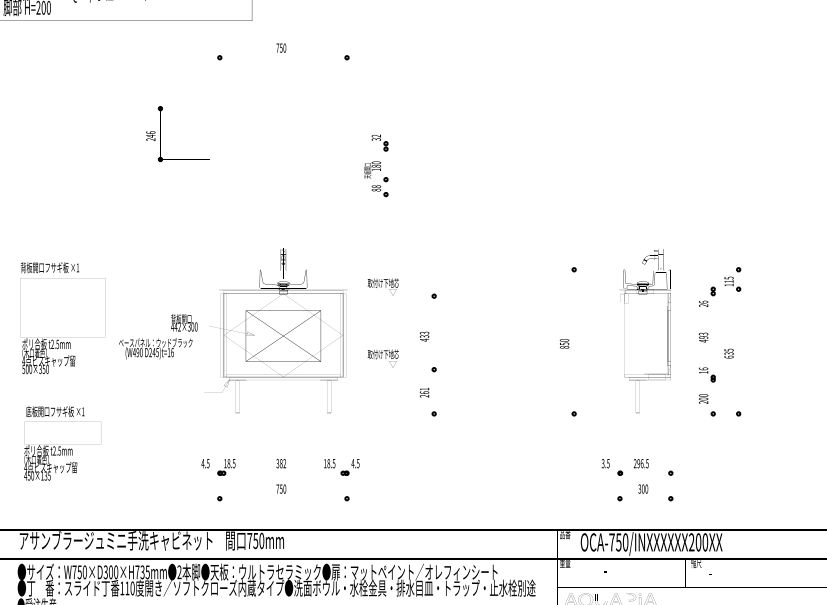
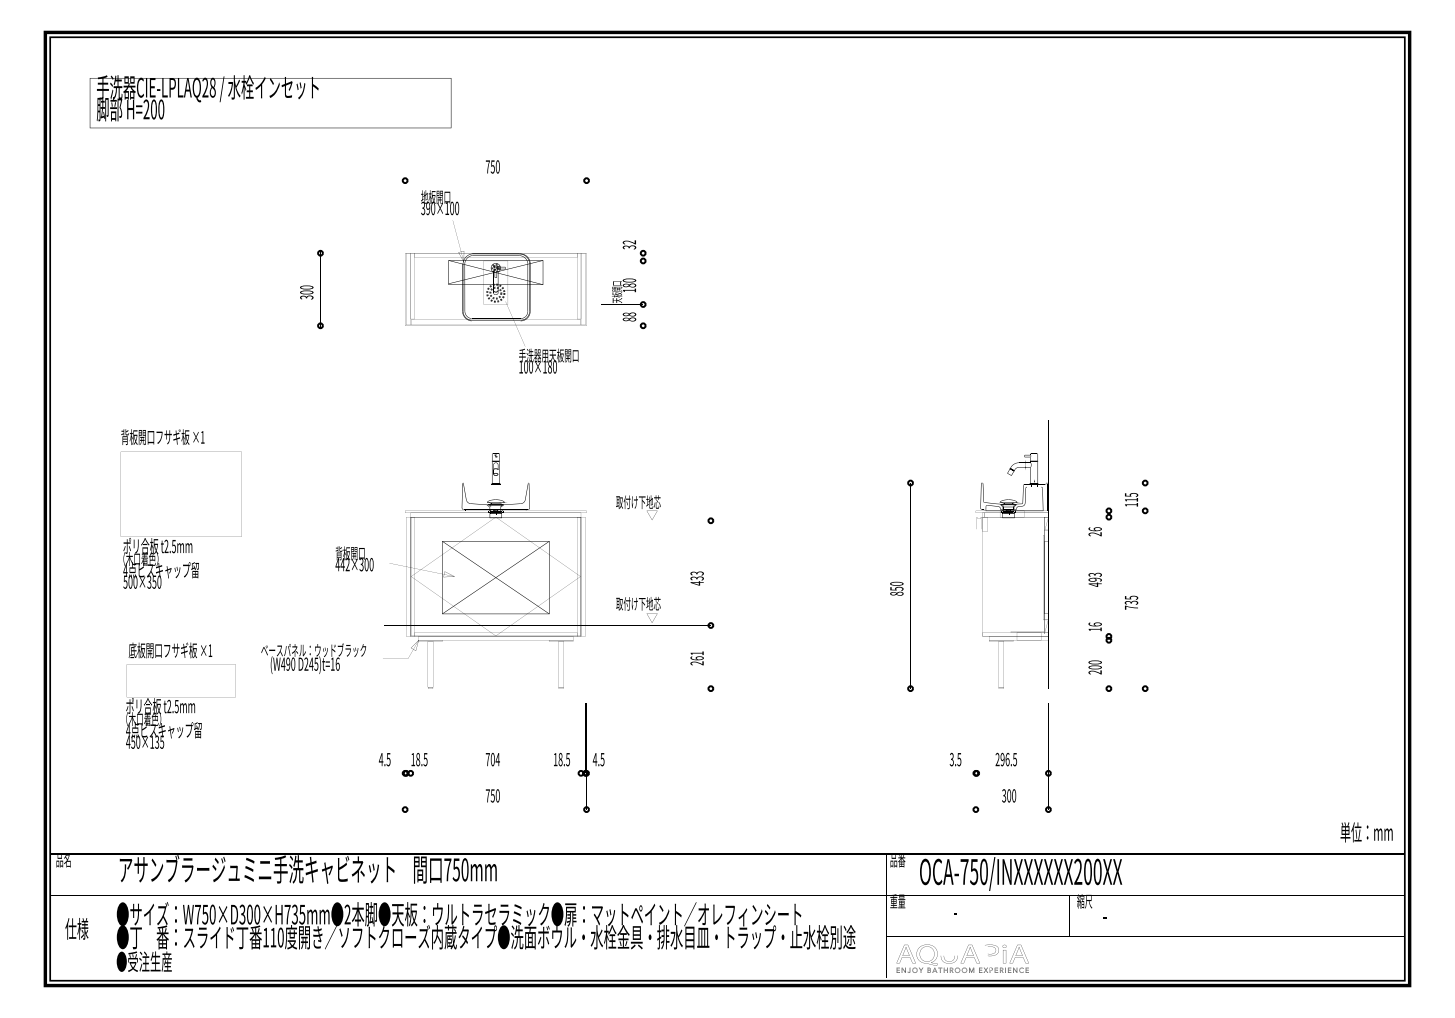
part: (283, 128) -> (495, 281), added
text: (150, 136) -> (306, 292), 246 -> 300
part: (372, 165) -> (623, 284), moved
text: (62, 317) -> (180, 508), moved
text: (155, 348) -> (313, 658), moved
text: (729, 357) -> (1131, 607), 635 -> 735
text: (62, 443) -> (180, 695), moved
text: (281, 463) -> (492, 759), 382 -> 704

